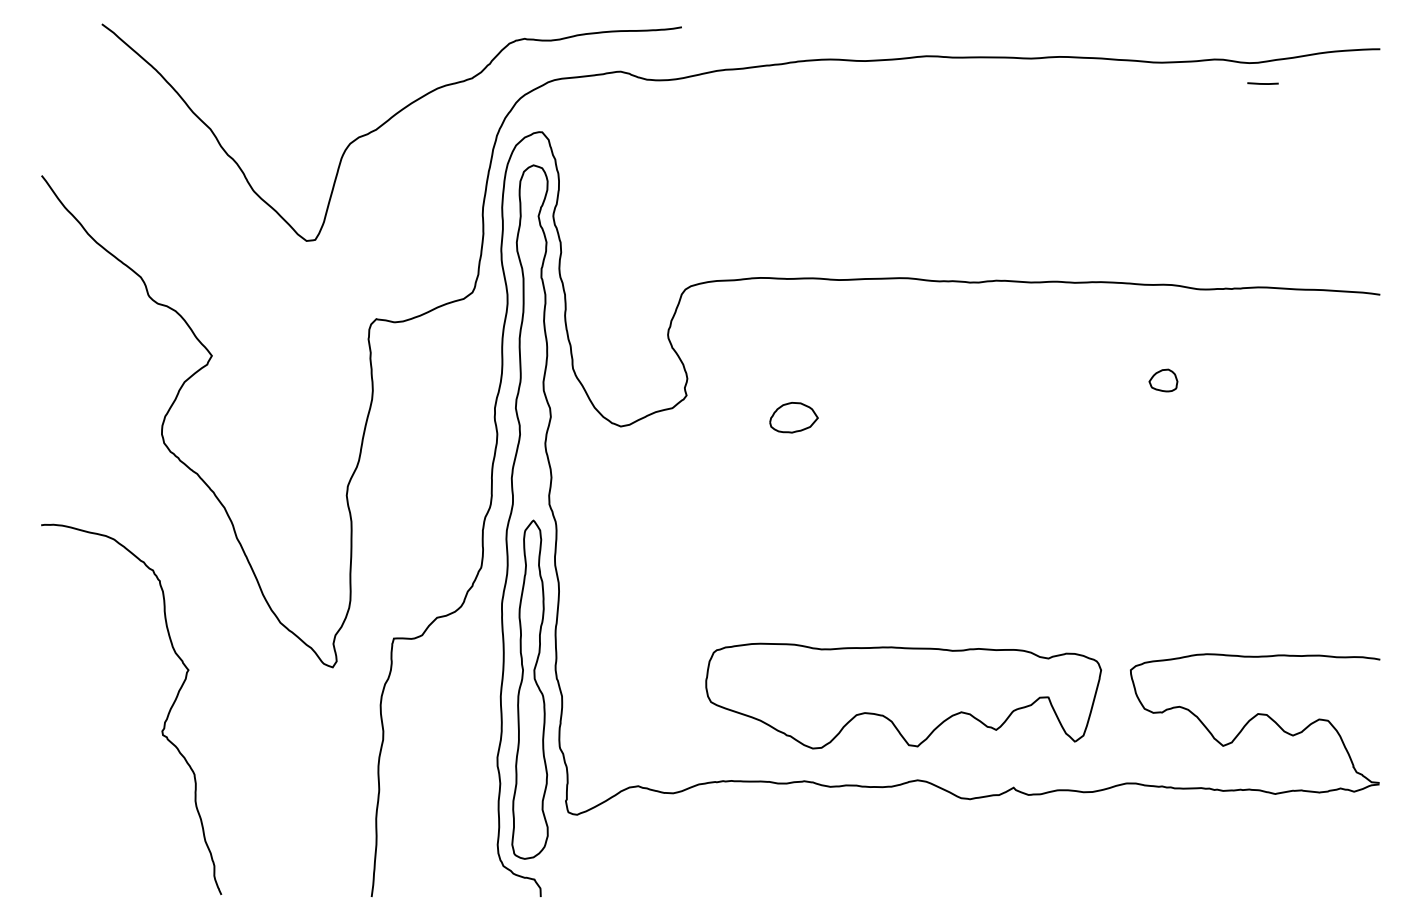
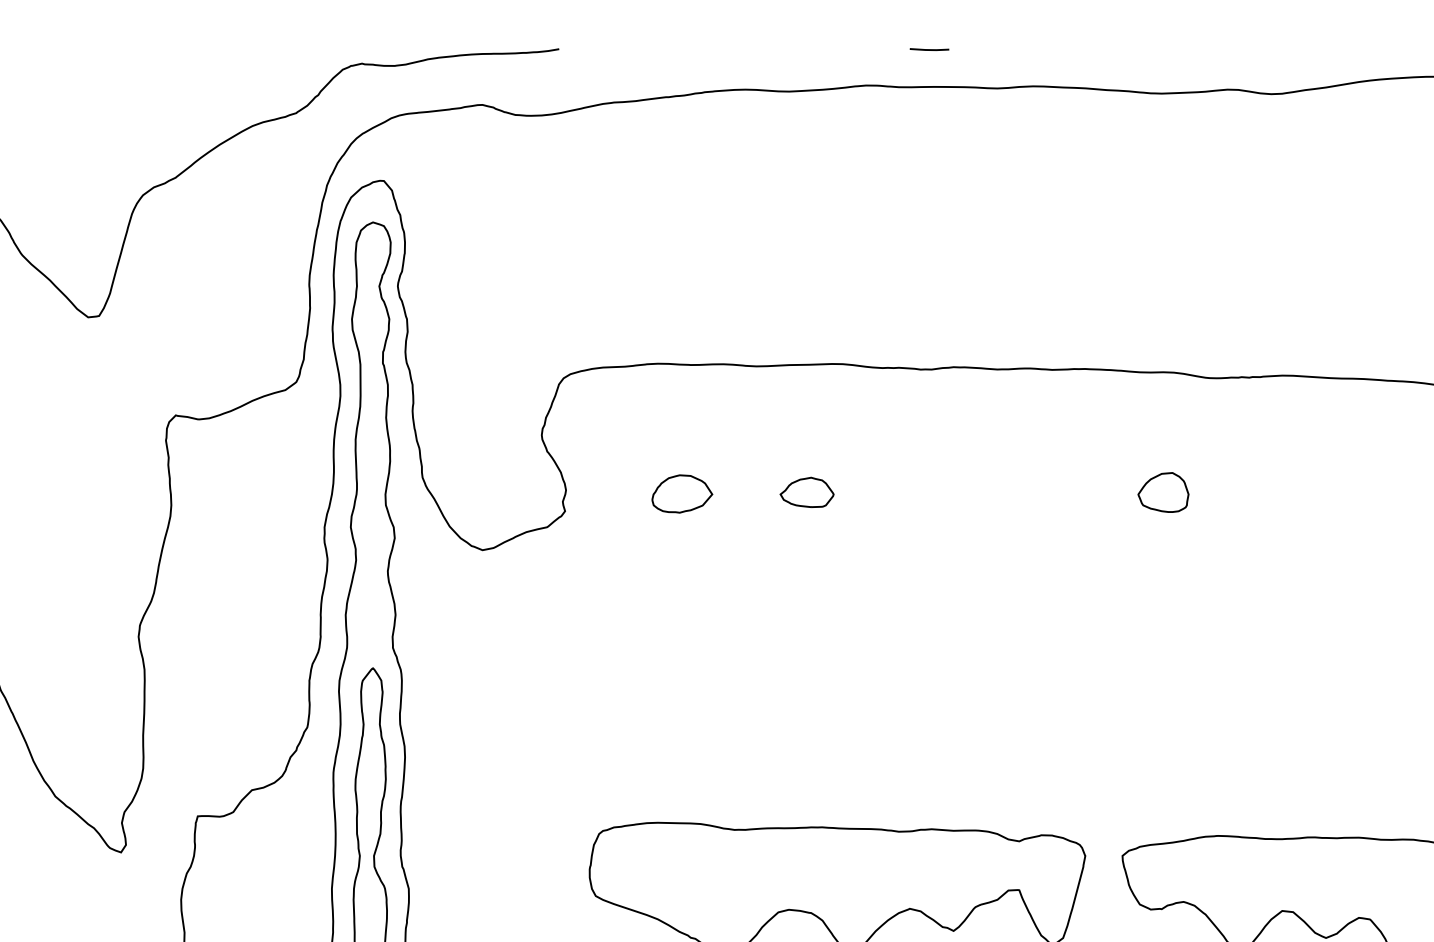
line: (1262, 83) -> (928, 49), moved
part: (879, 380) -> (807, 492), added
part: (1163, 380) -> (1163, 492), size x1.43
part: (793, 417) -> (681, 493), moved

